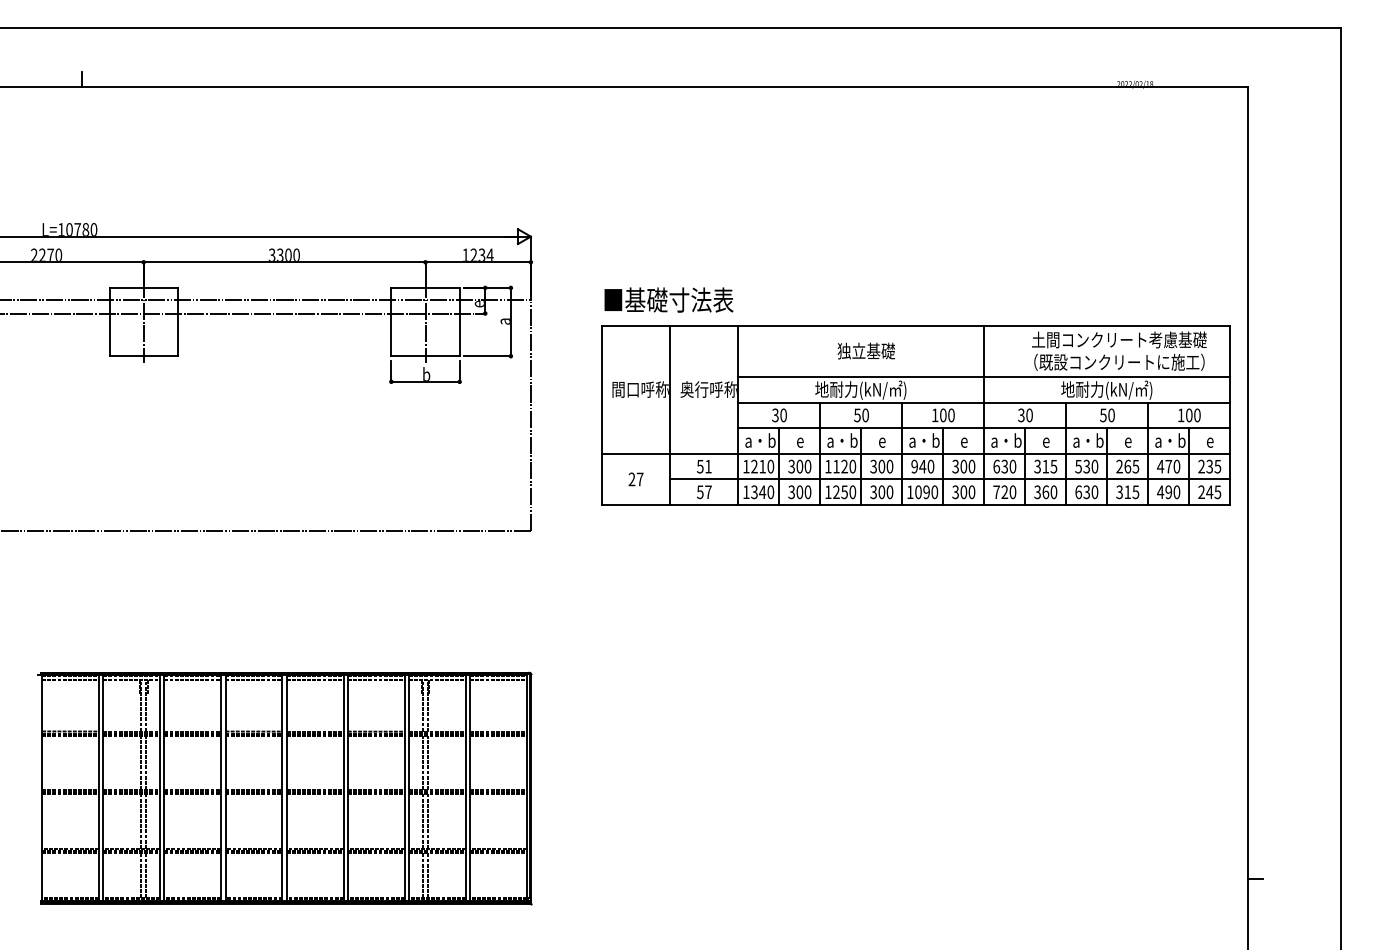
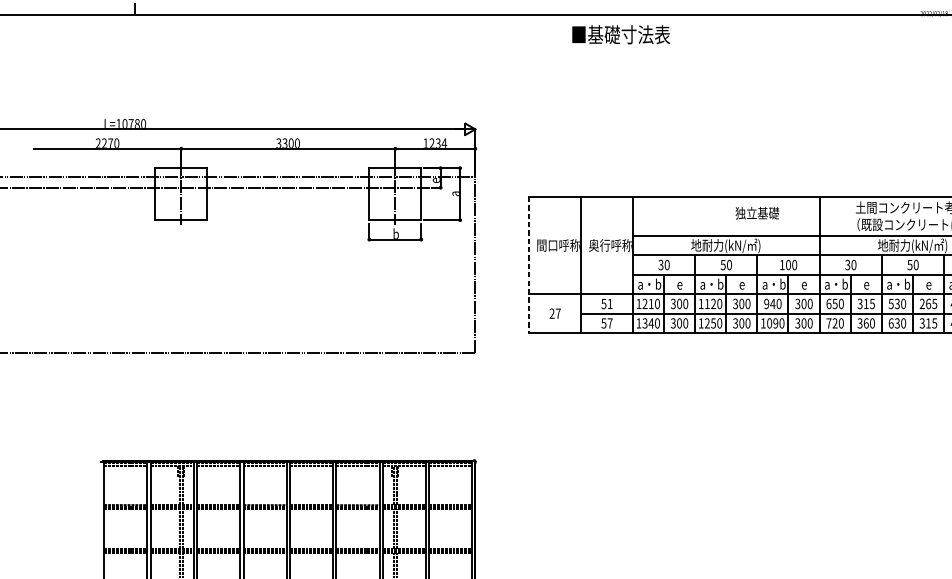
text: (668, 299) -> (620, 34), moved
text: (865, 350) -> (756, 212), moved
line: (601, 415) -> (528, 265), solid -> dashed
text: (1004, 465) -> (834, 303), 630 -> 650

